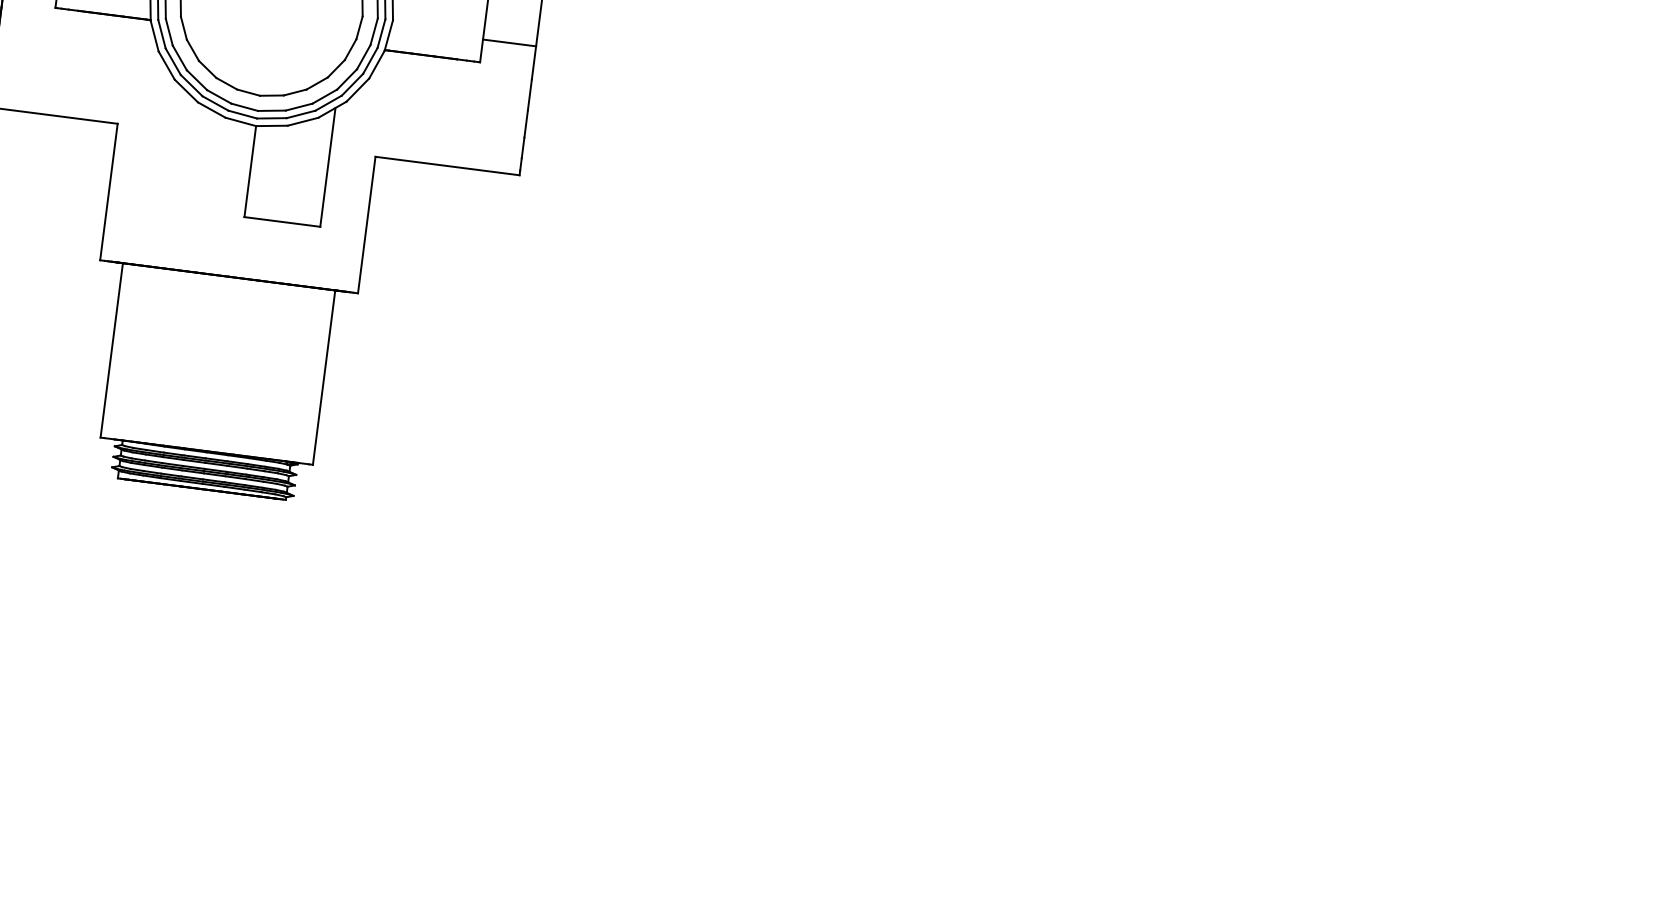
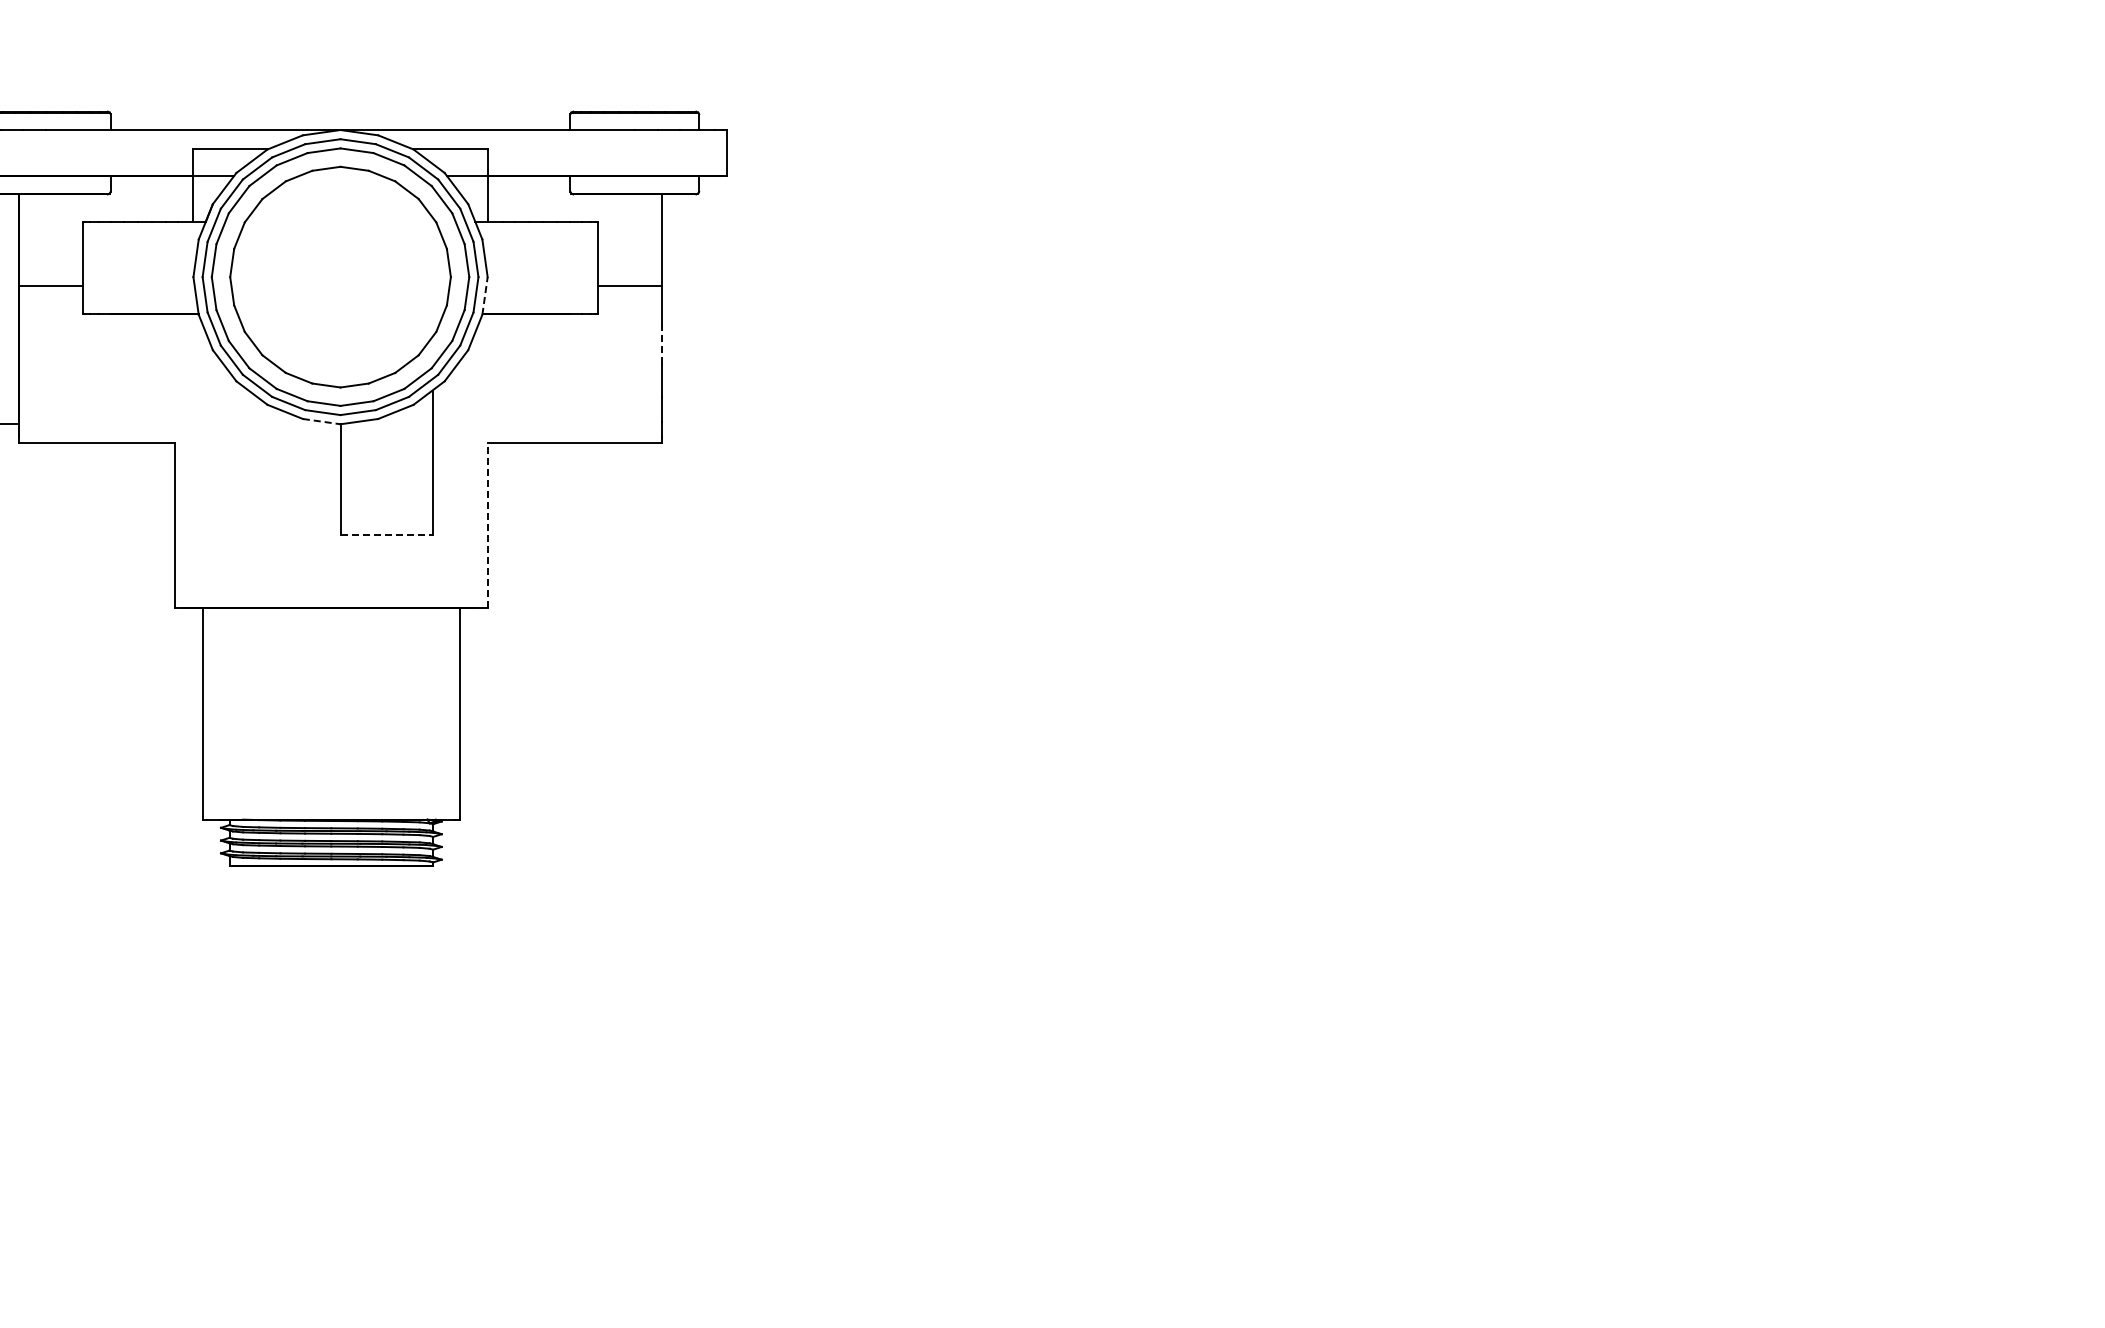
line: (389, 35) -> (485, 295), solid -> dashed
line: (529, 95) -> (662, 345), solid -> dashed
line: (241, 121) -> (322, 421), solid -> dashed
line: (282, 221) -> (386, 534), solid -> dashed
line: (366, 225) -> (487, 525), solid -> dashed

